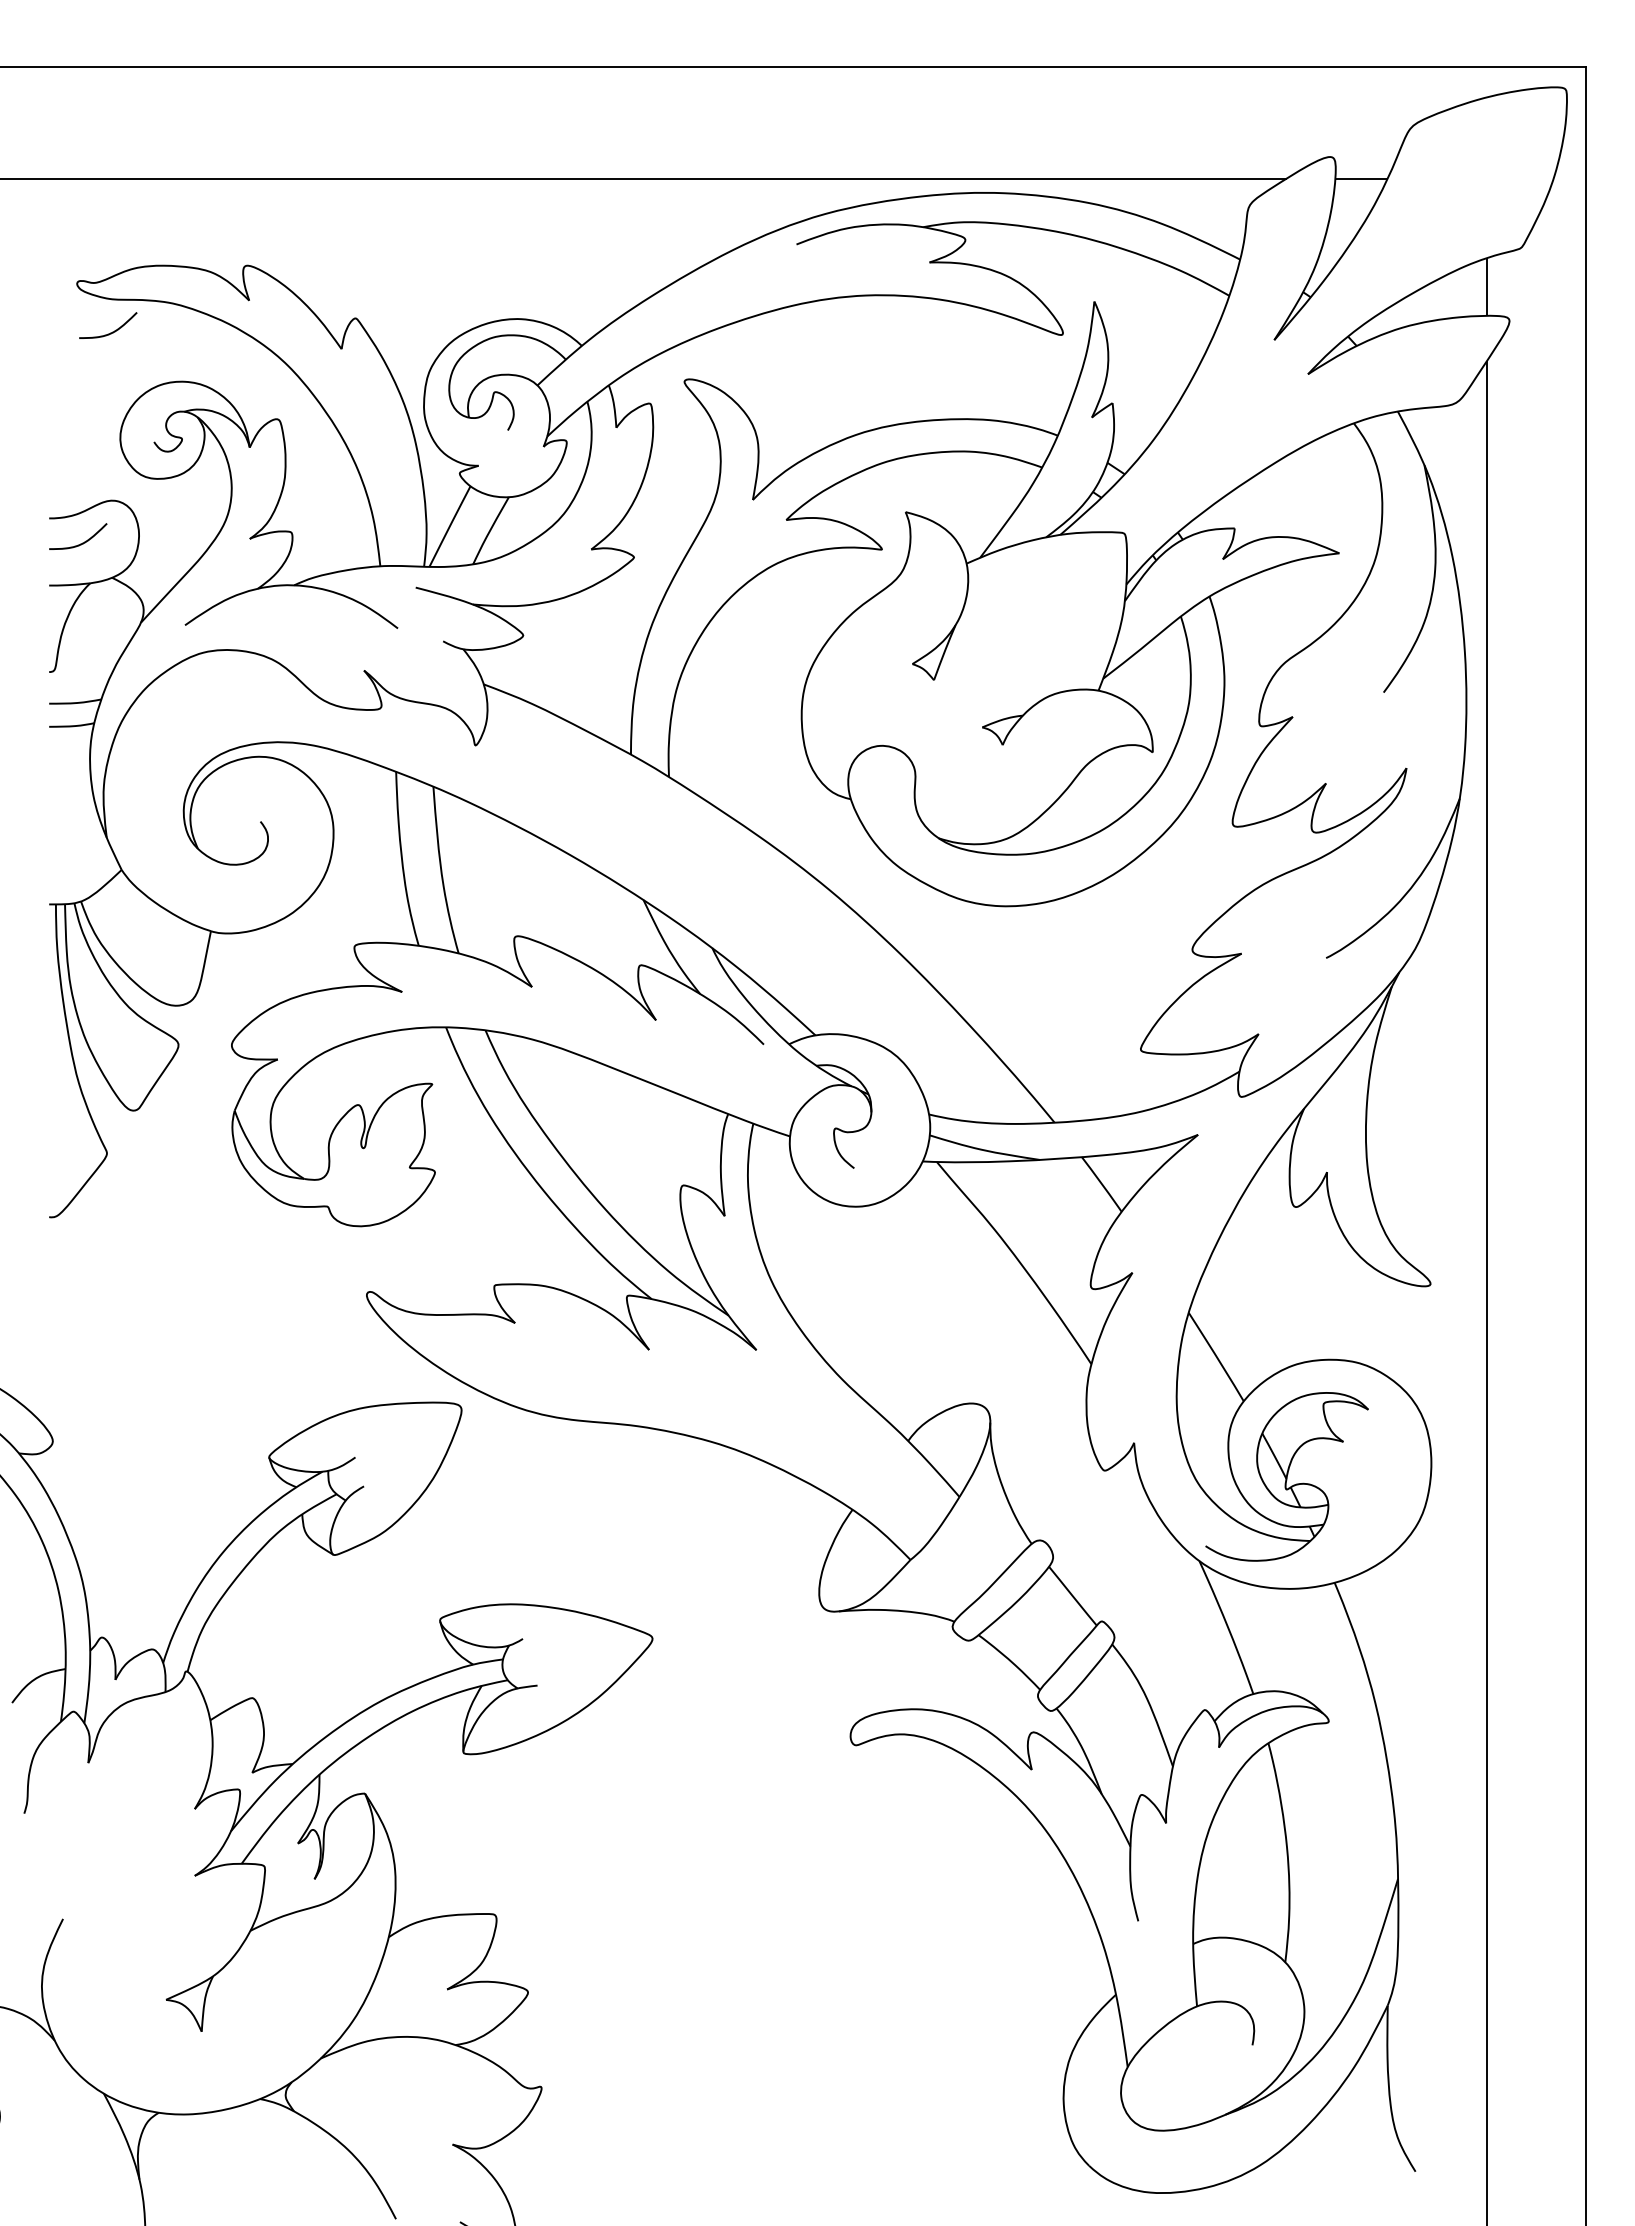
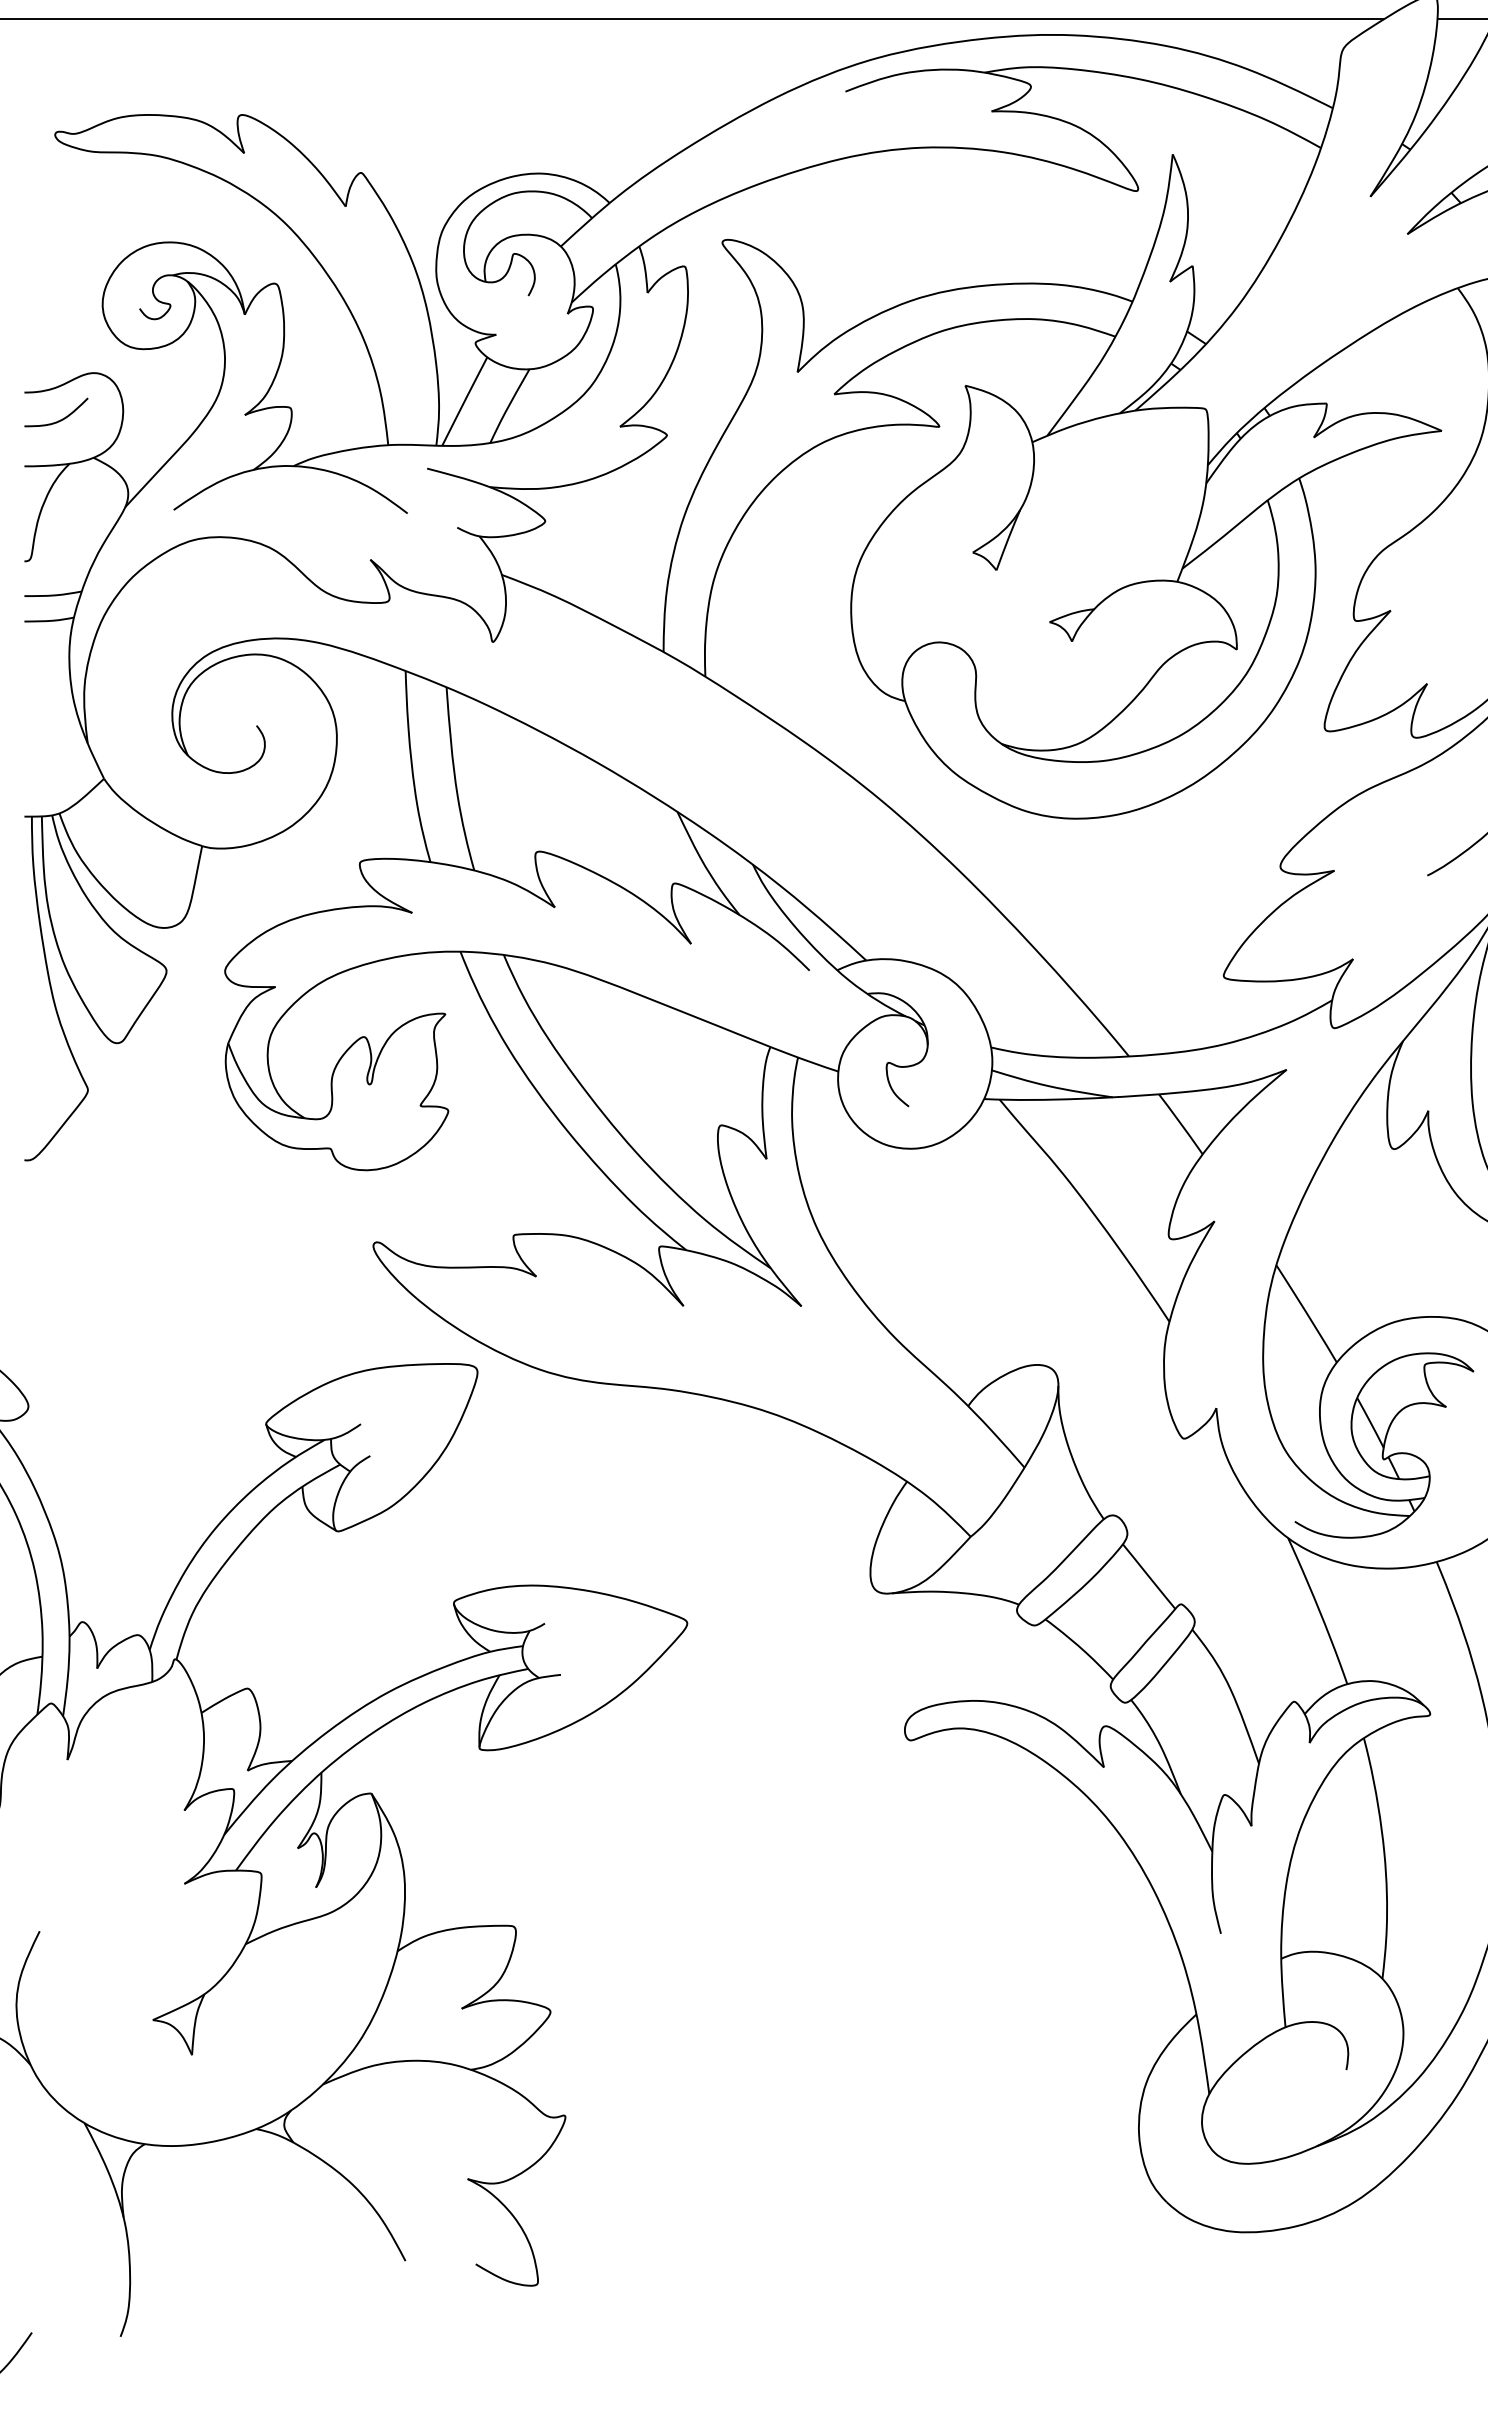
curve: (112, 331) -> (94, 187), removed

